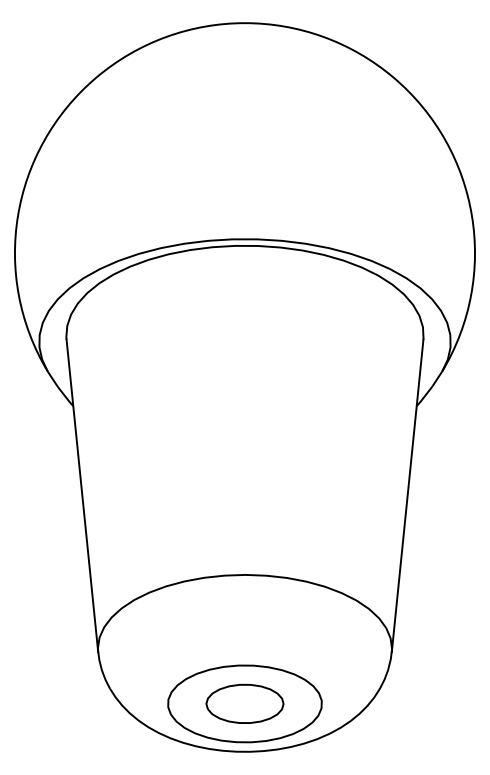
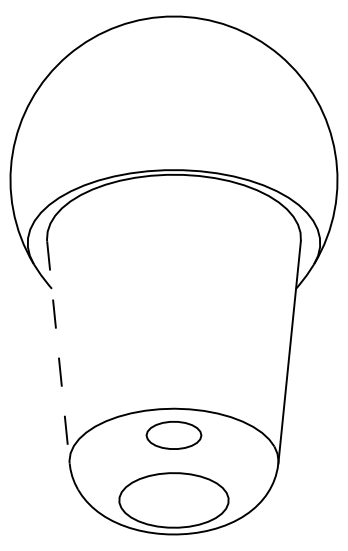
line: (82, 495) -> (58, 352), solid -> dashed
part: (244, 704) -> (173, 435), moved

